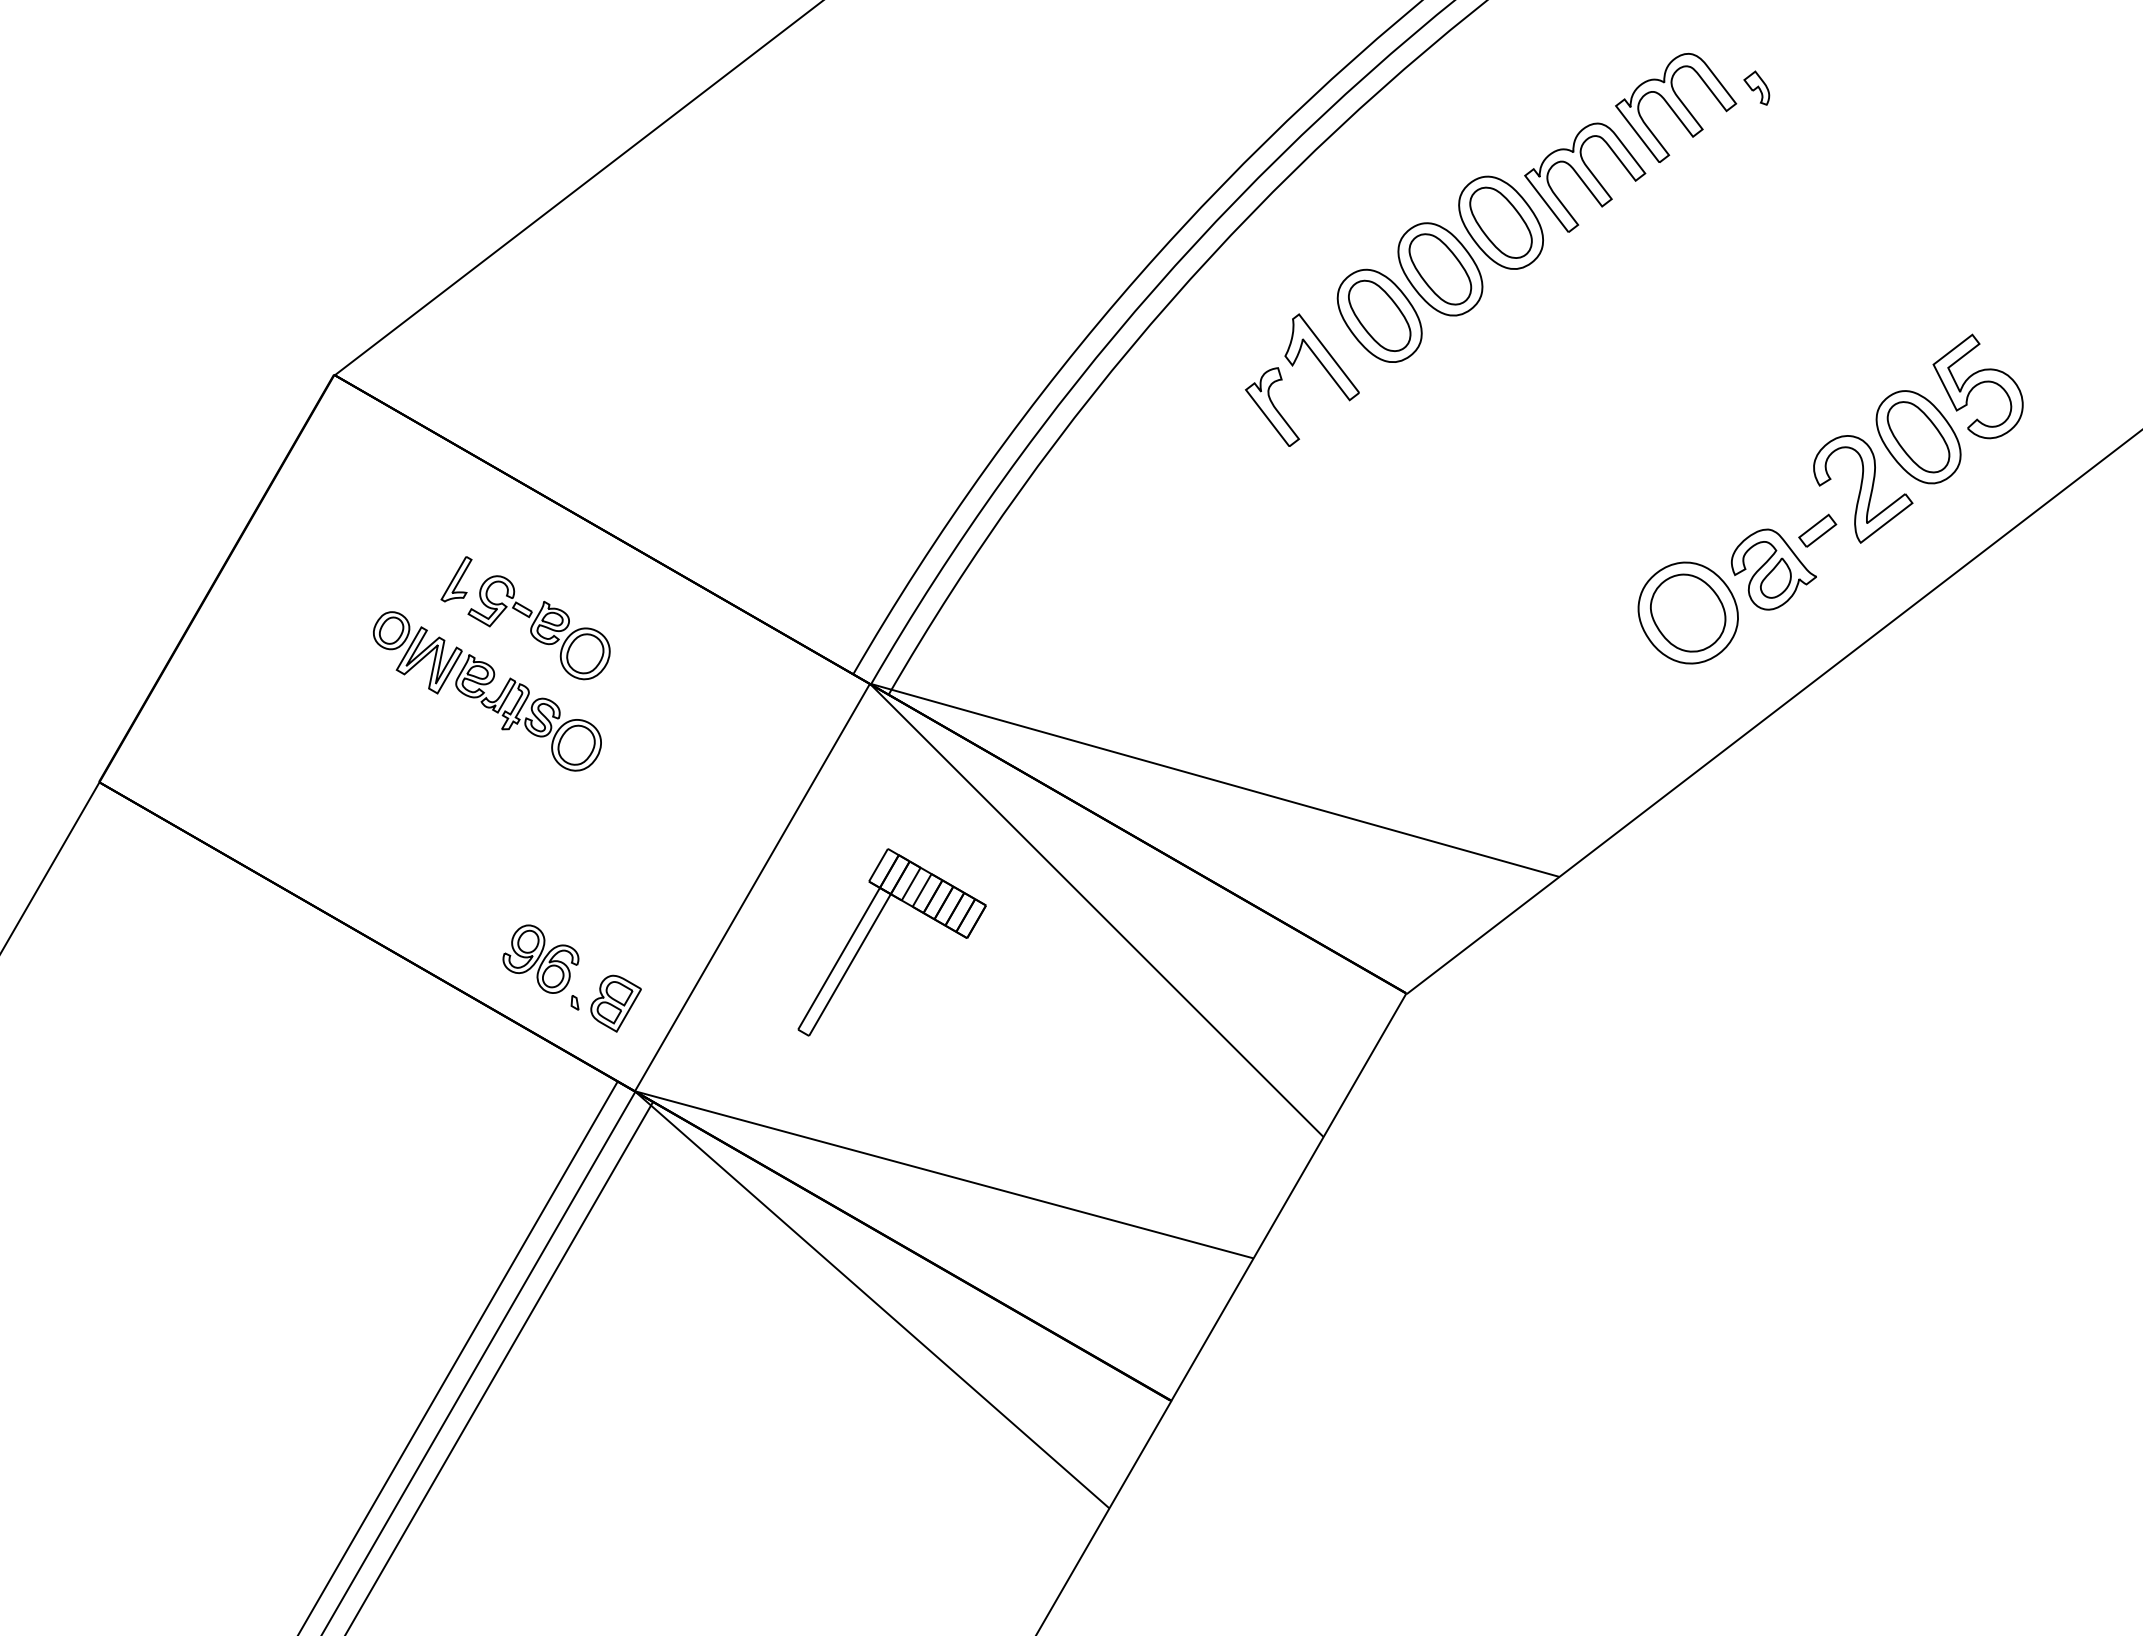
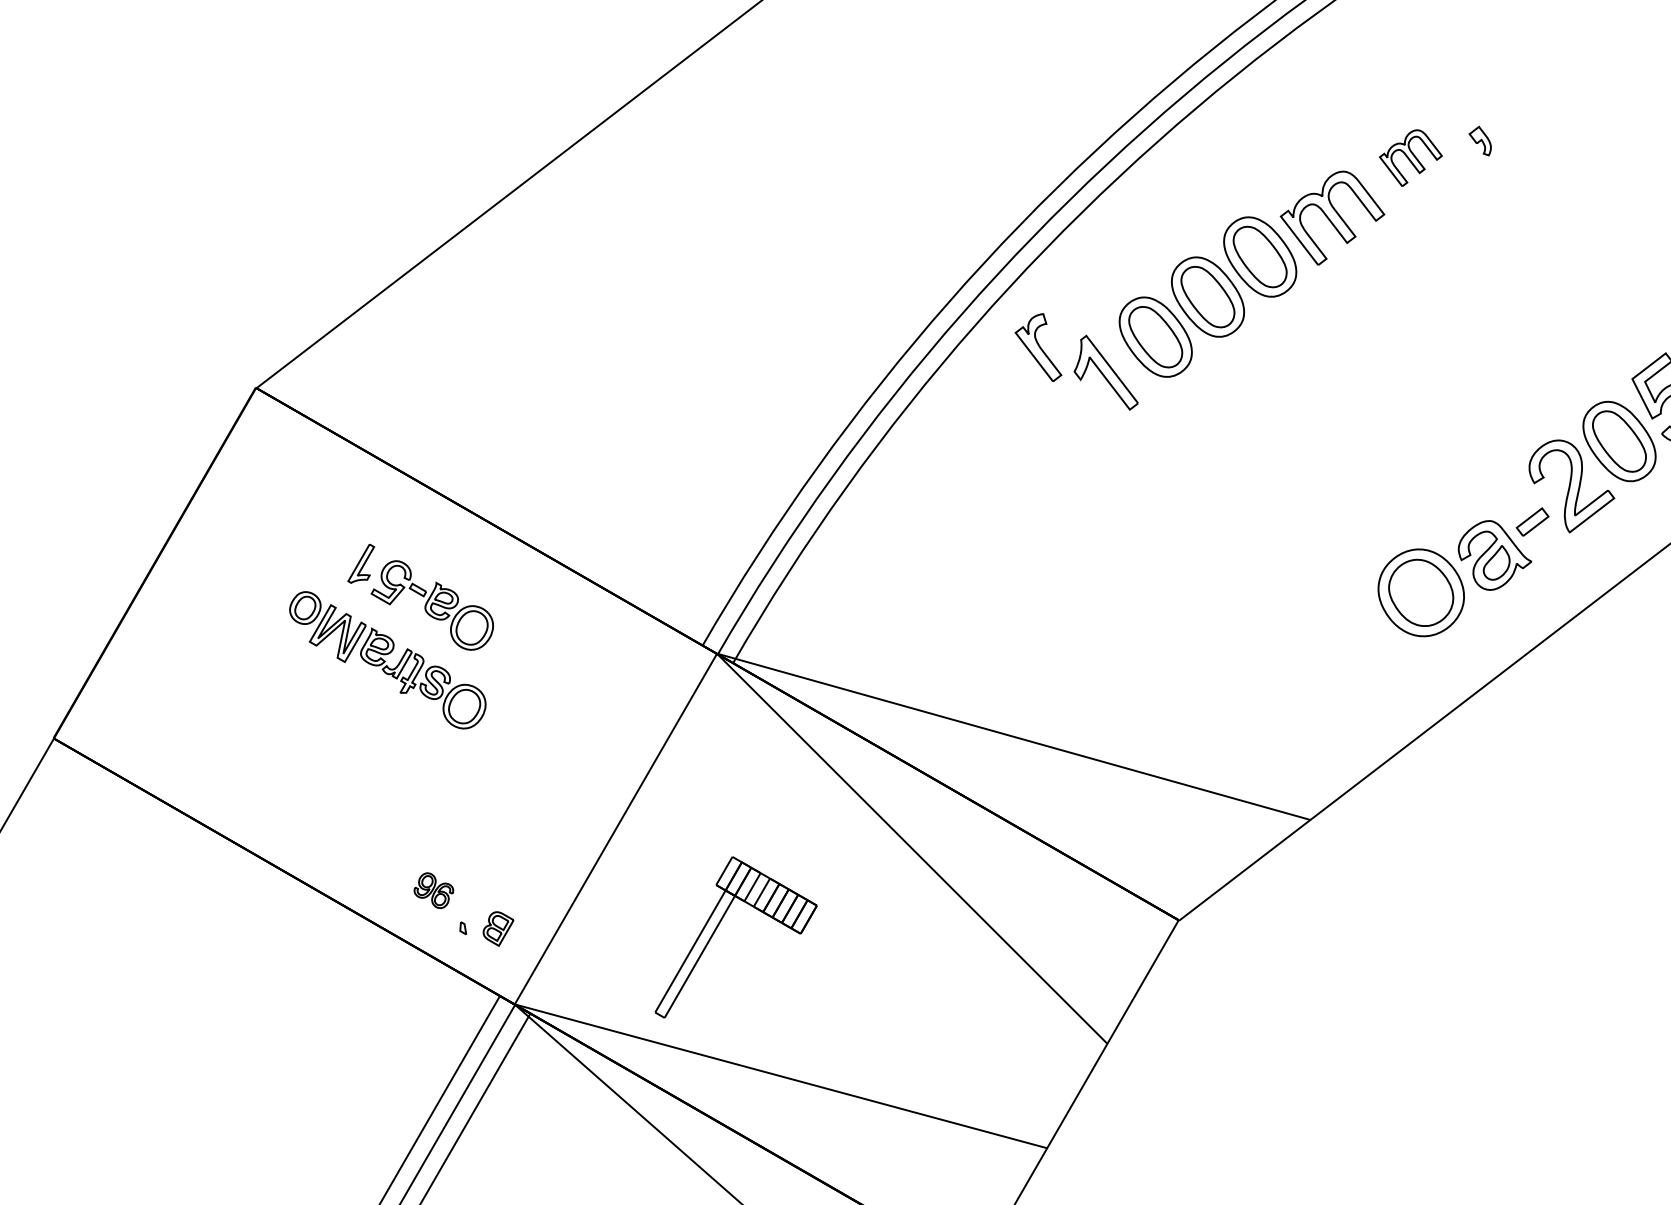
part: (1676, 107) -> (1411, 157), size x0.6
part: (1272, 406) -> (1038, 347), moved
part: (872, 928) -> (719, 925), moved
part: (540, 958) -> (433, 890), size x0.6
part: (615, 1003) -> (498, 928), size x0.7

